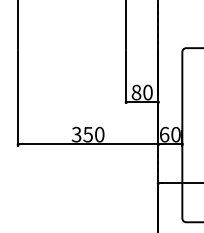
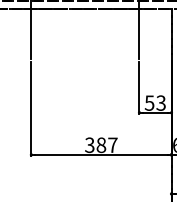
text: (141, 92) -> (154, 103), 80 -> 53
text: (93, 134) -> (106, 145), 350 -> 387

